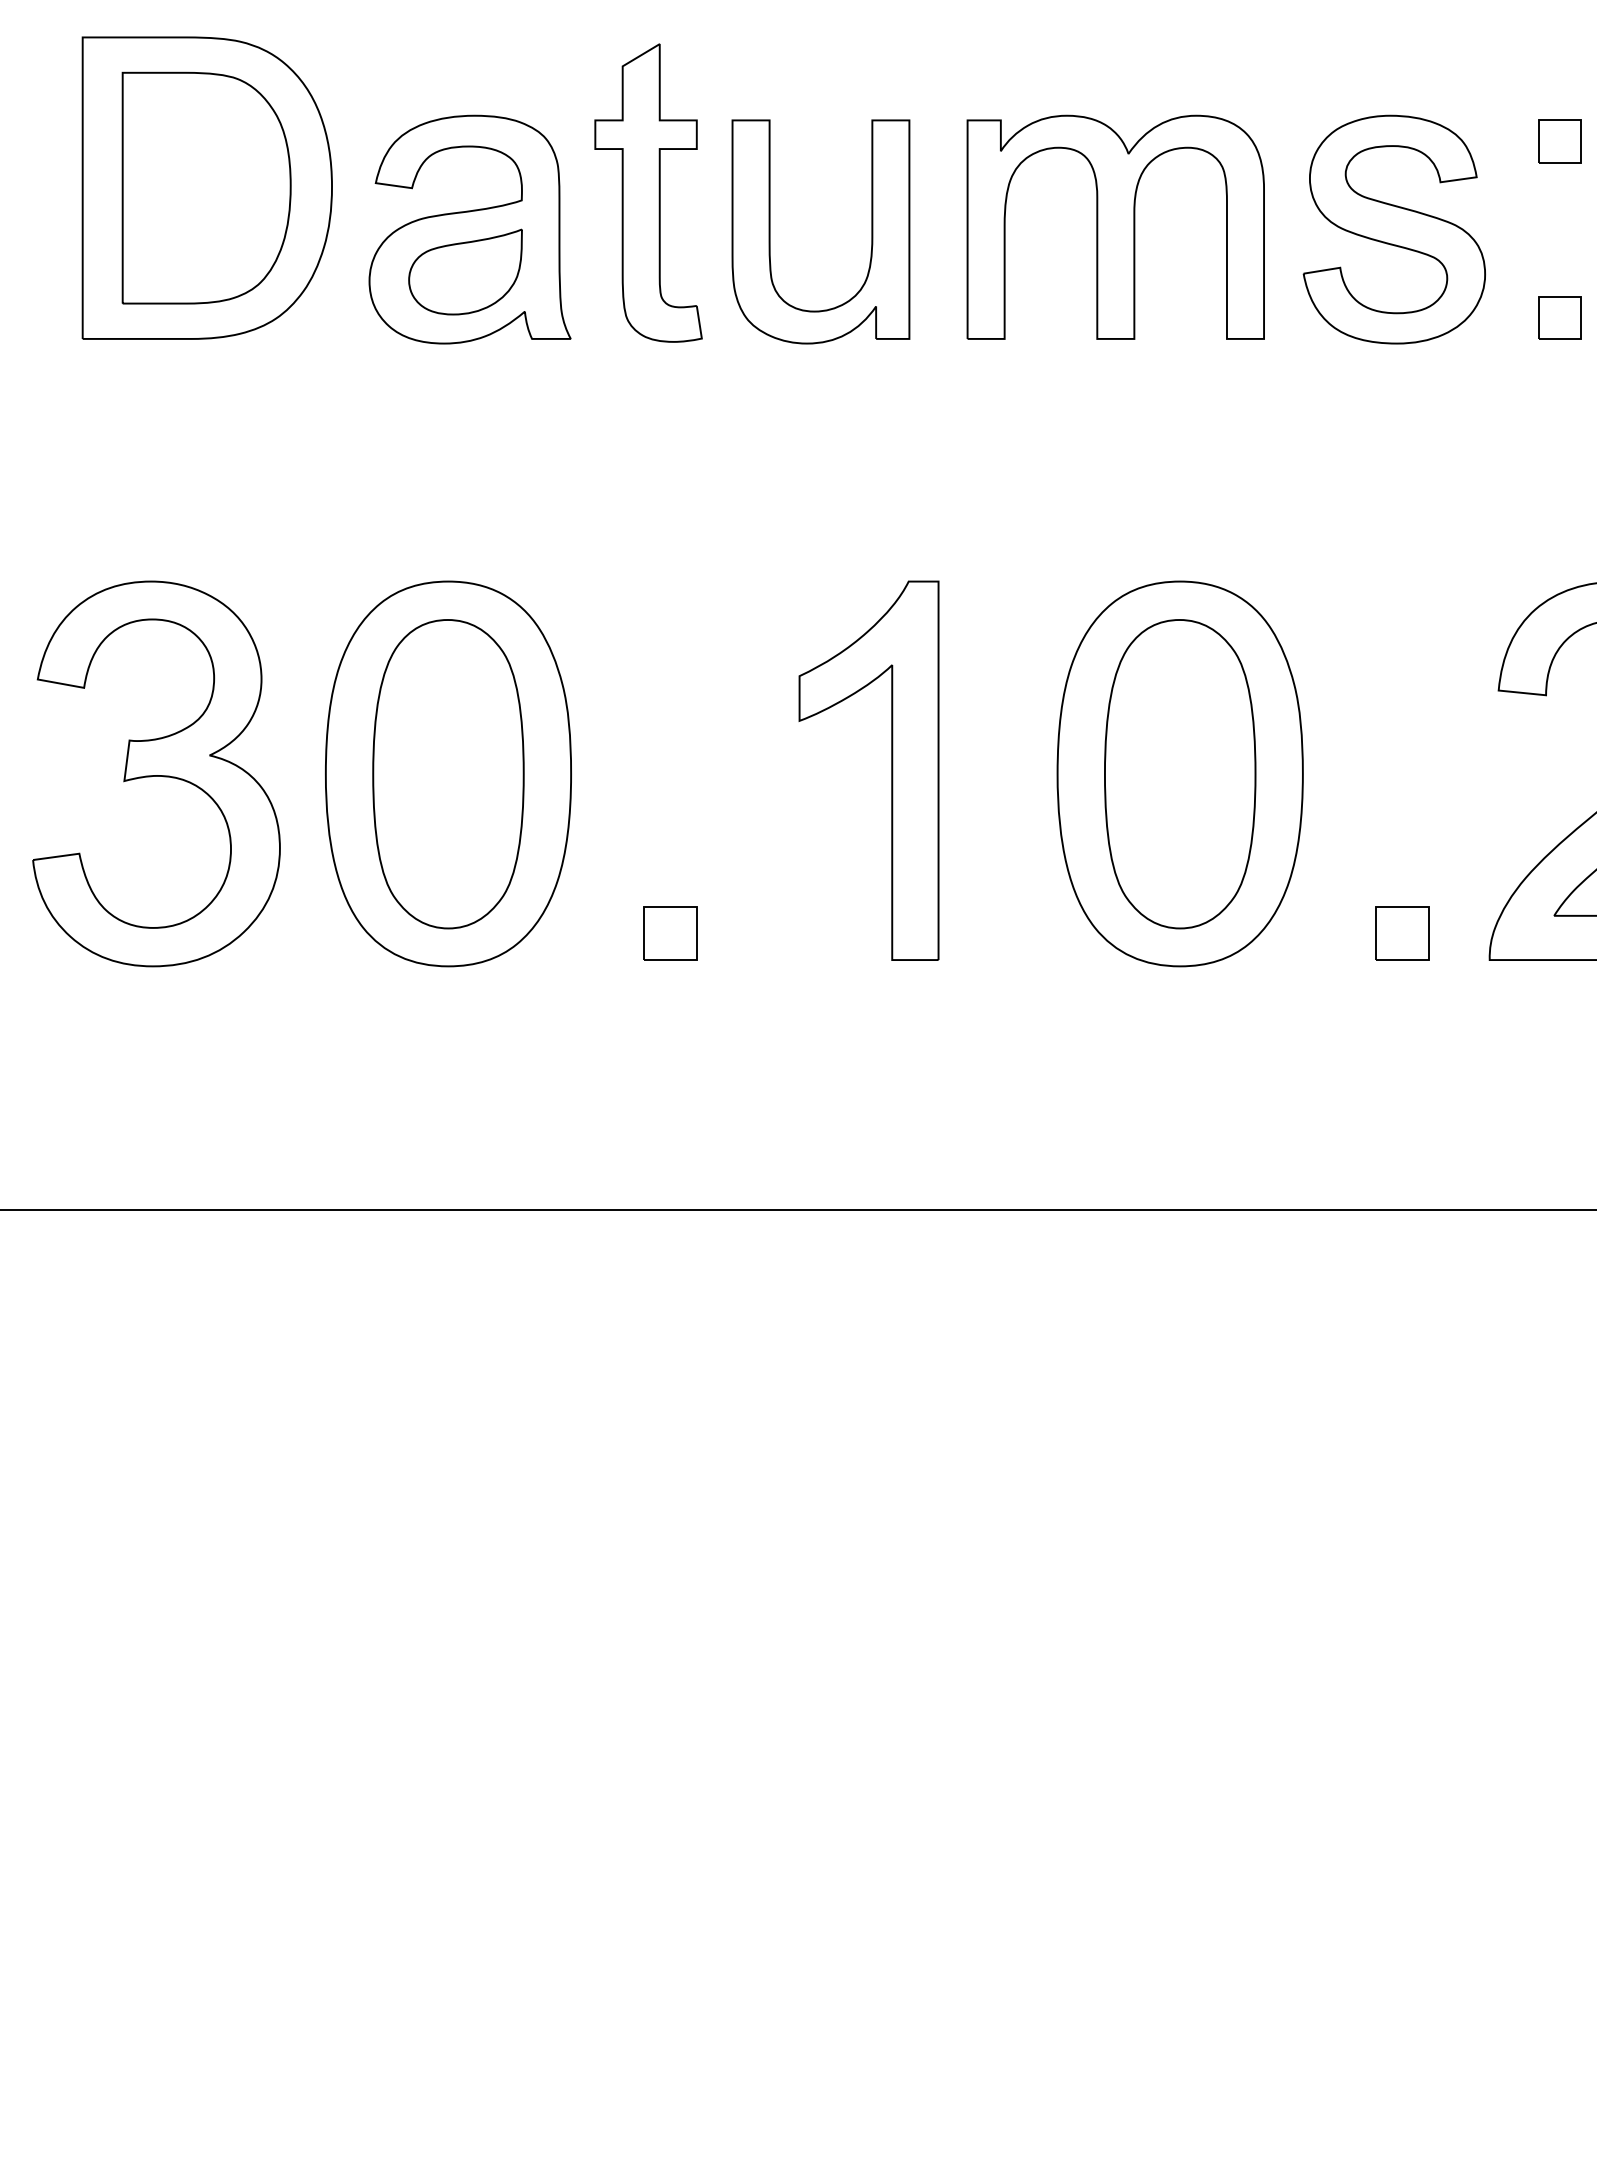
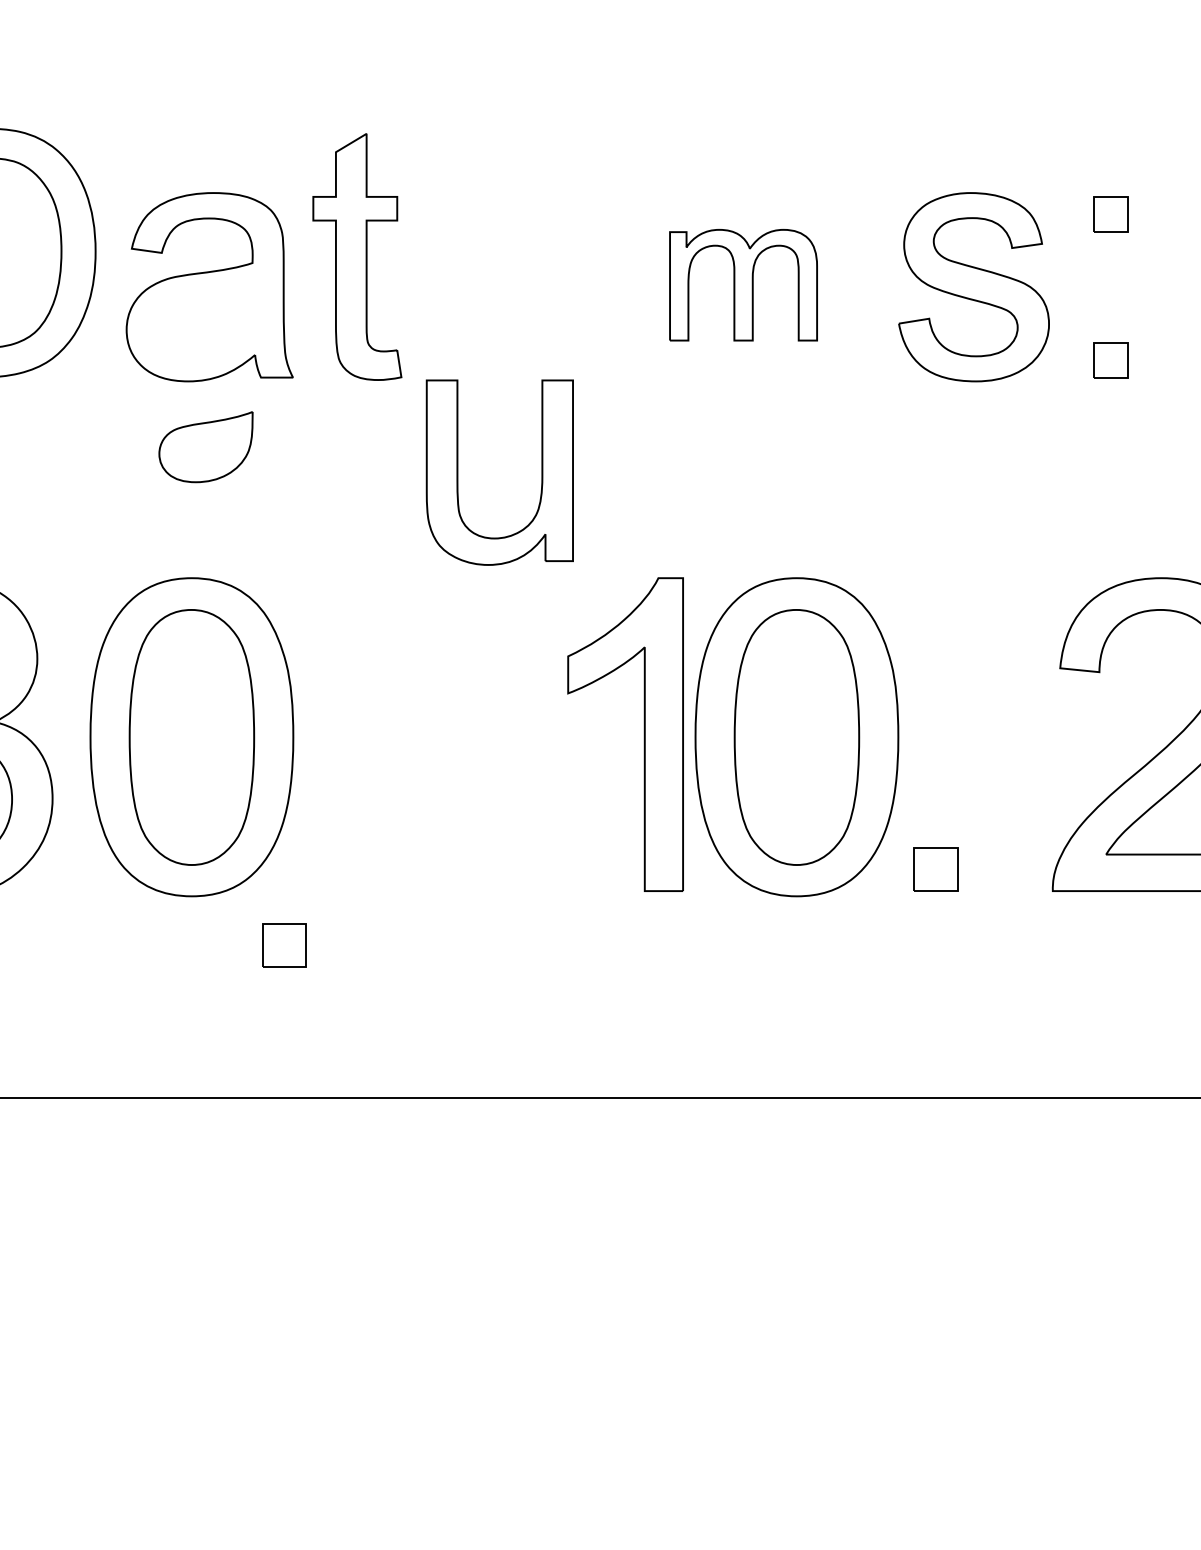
part: (1115, 226) -> (743, 284), size x0.6
part: (770, 231) -> (458, 472), moved
part: (465, 271) -> (206, 446), moved
part: (891, 770) -> (644, 734), moved
part: (670, 933) -> (284, 945), moved
part: (1402, 933) -> (936, 869), moved

